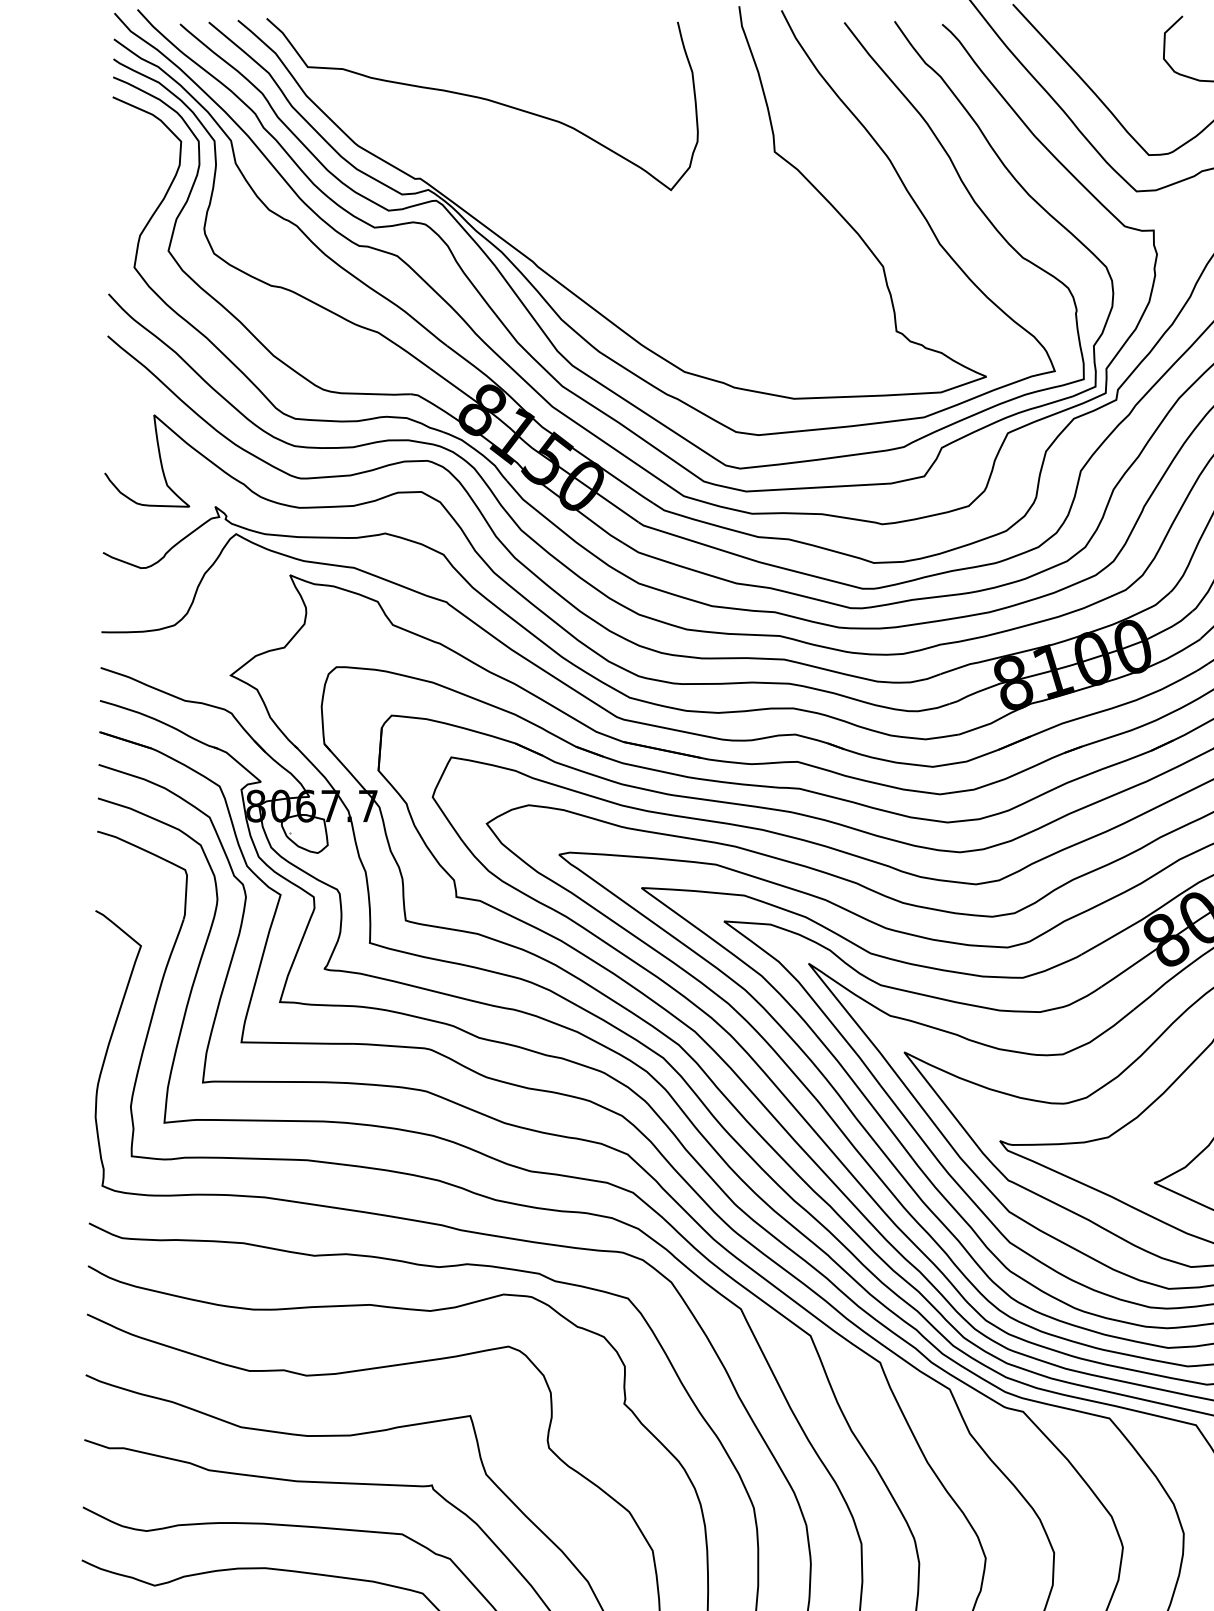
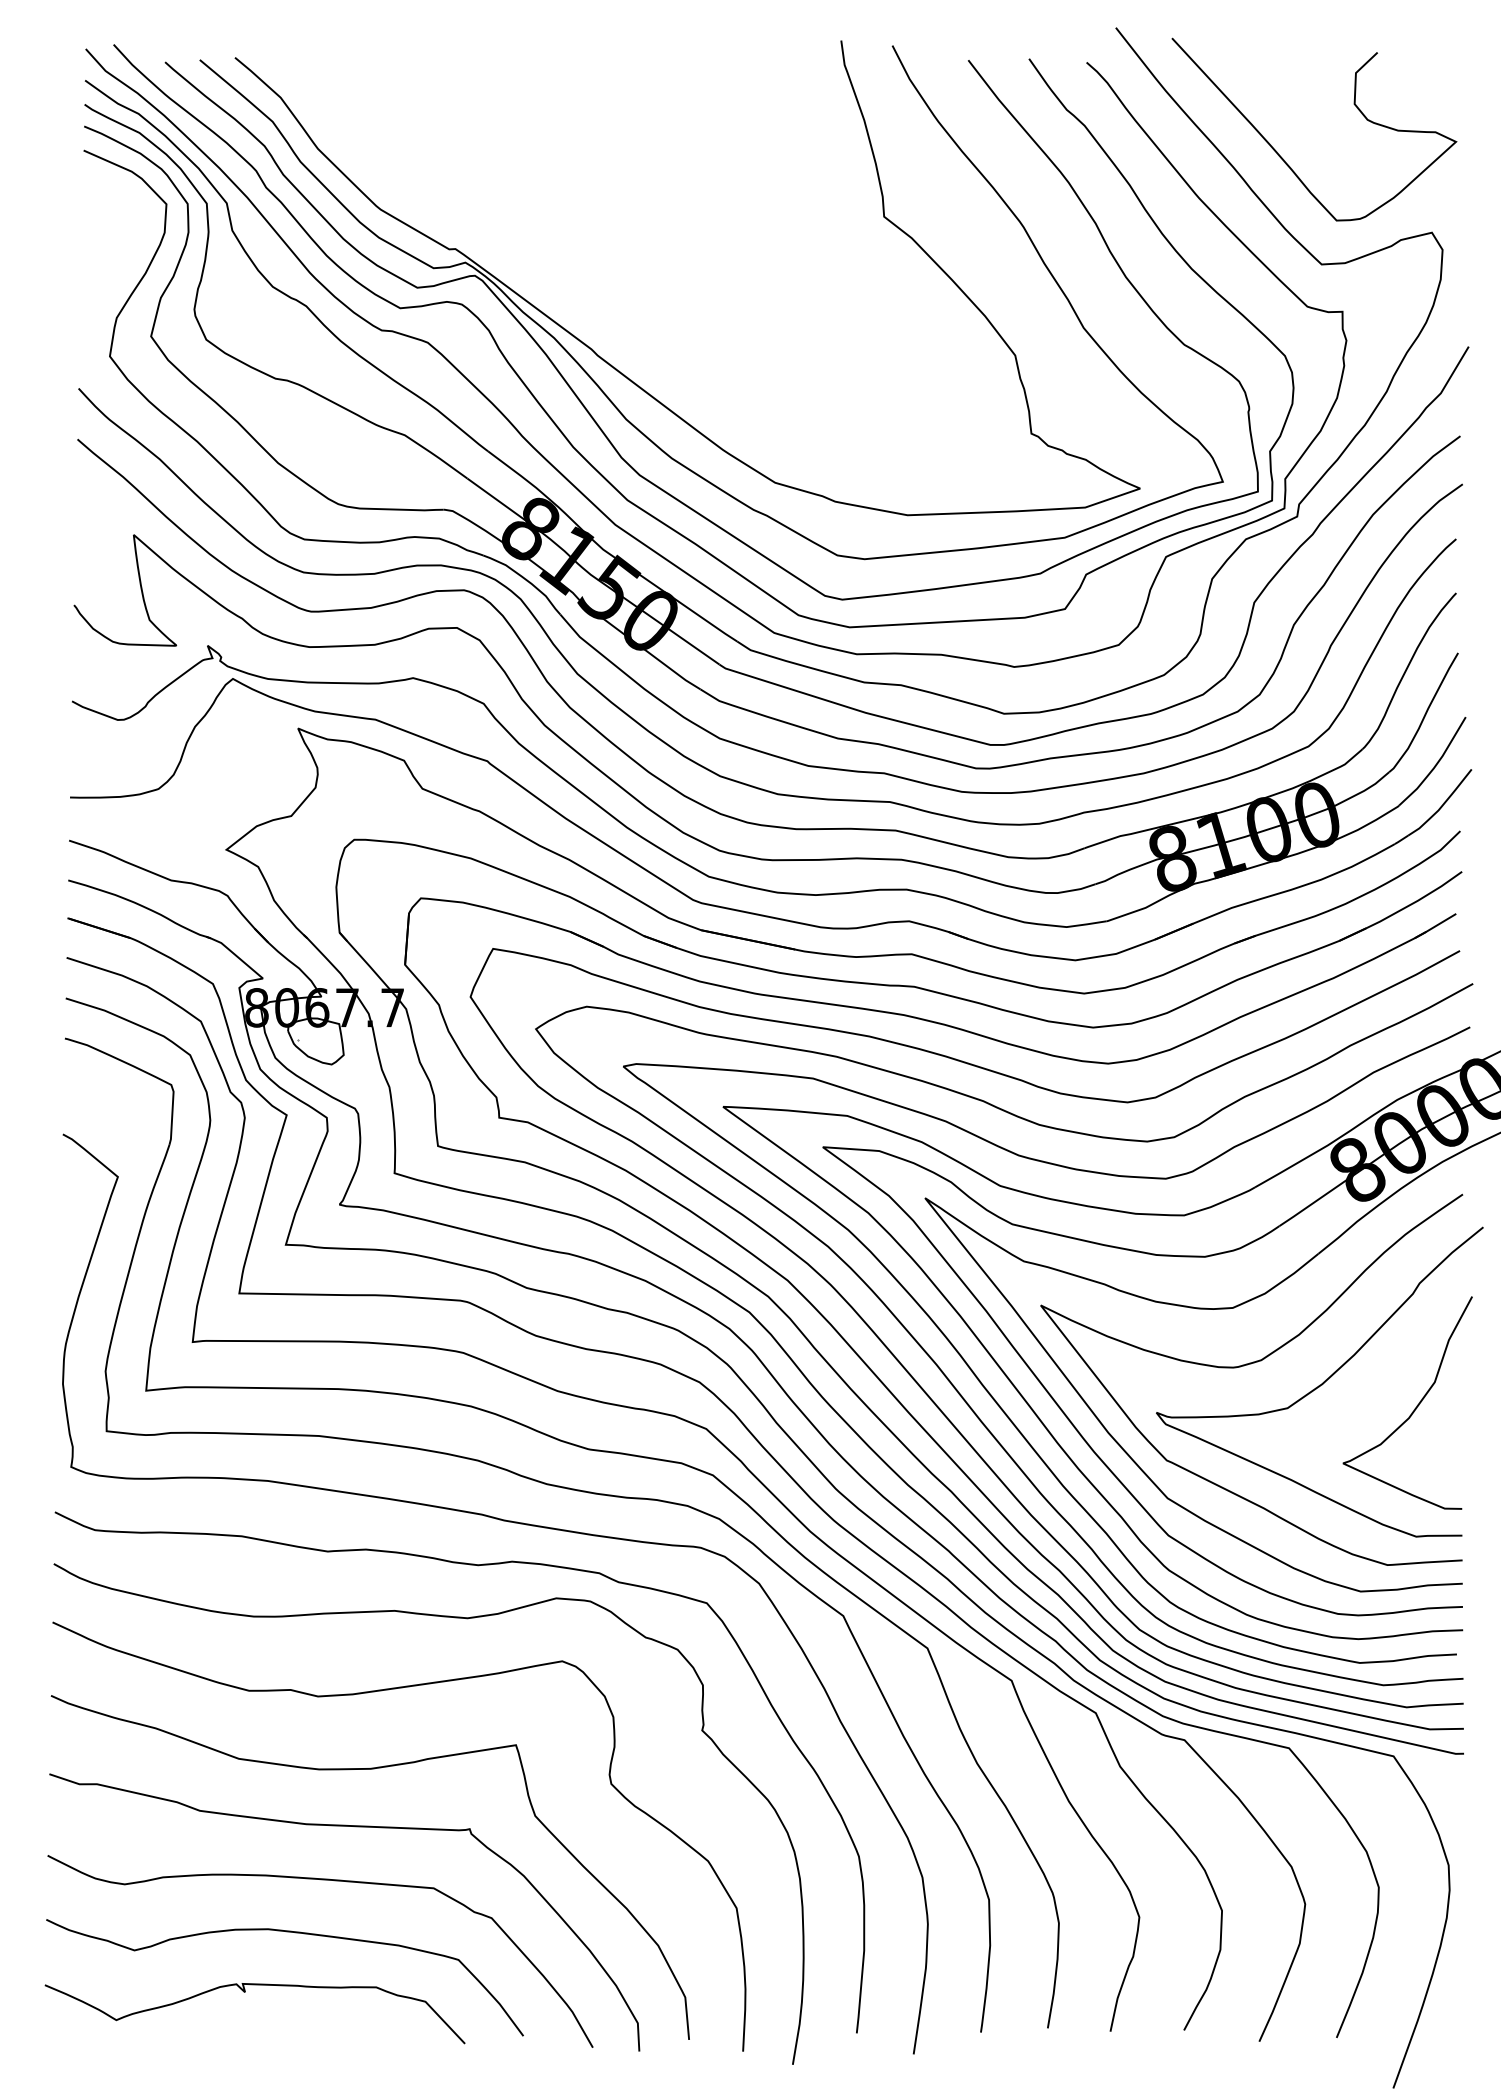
curve: (483, 99) -> (531, 153), removed

